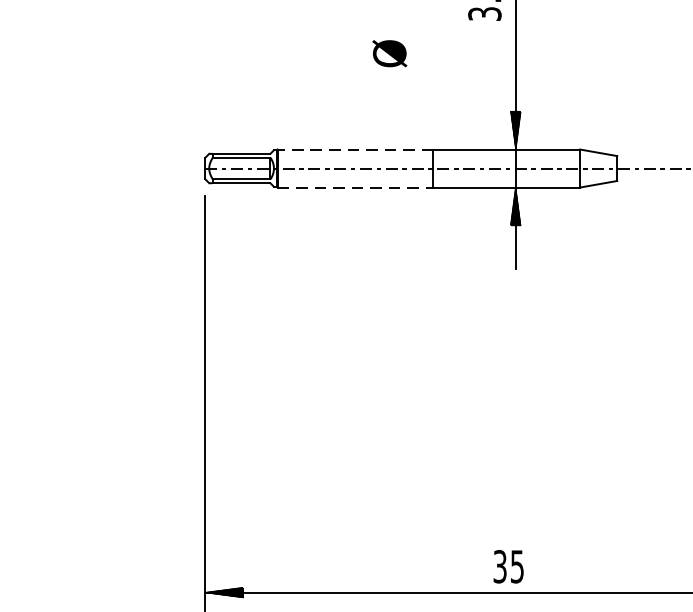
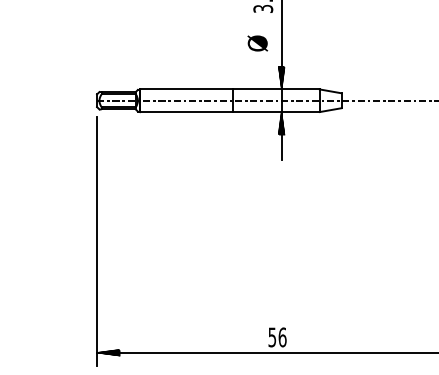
text: (389, 53) -> (257, 43), moved
line: (354, 149) -> (185, 89), dashed -> solid
line: (355, 188) -> (186, 112), dashed -> solid
text: (508, 566) -> (277, 337), 35 -> 56

